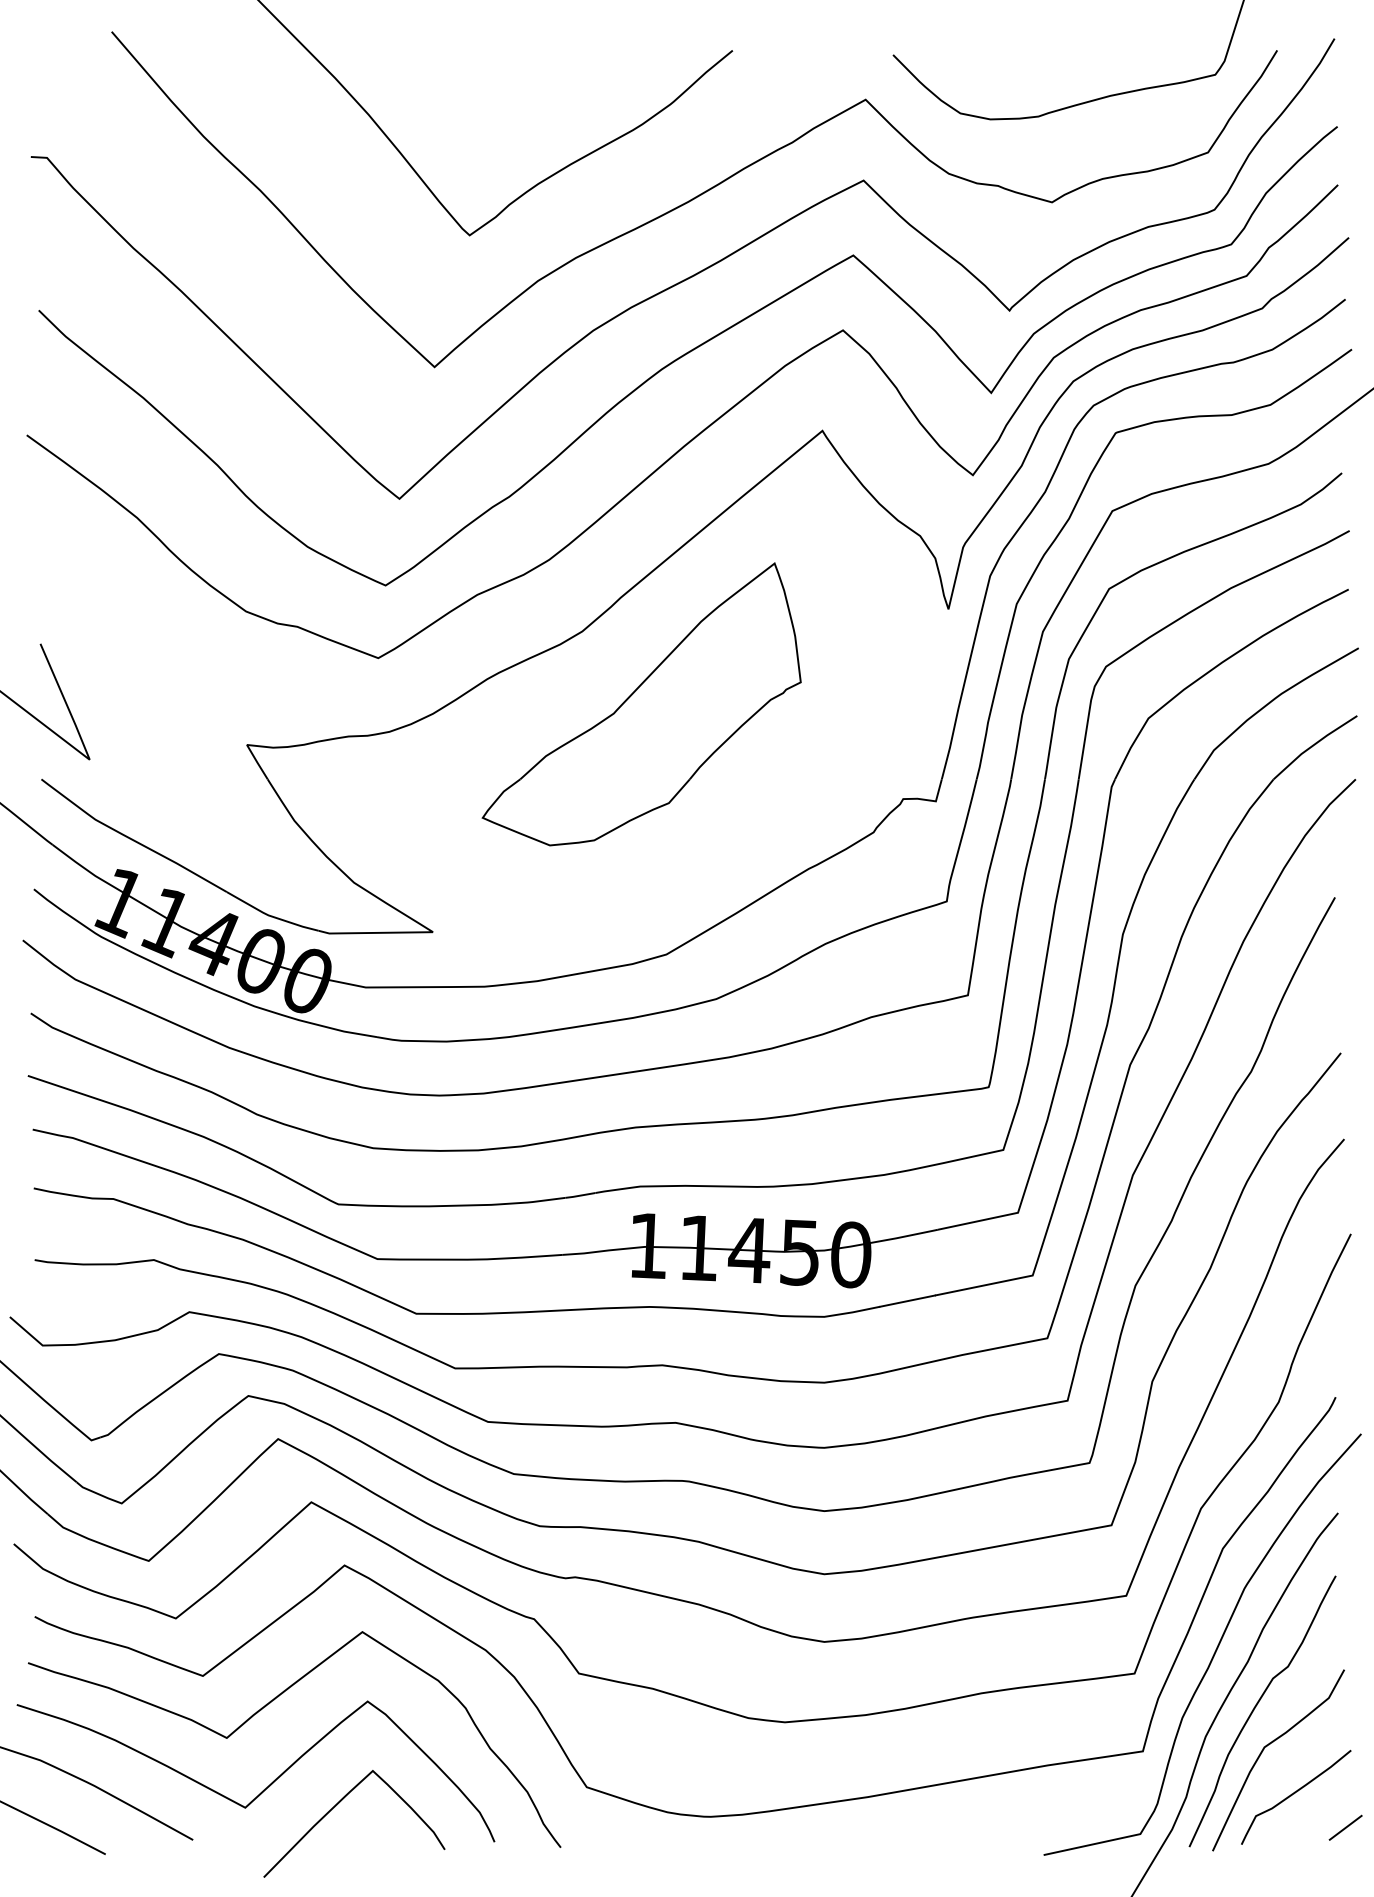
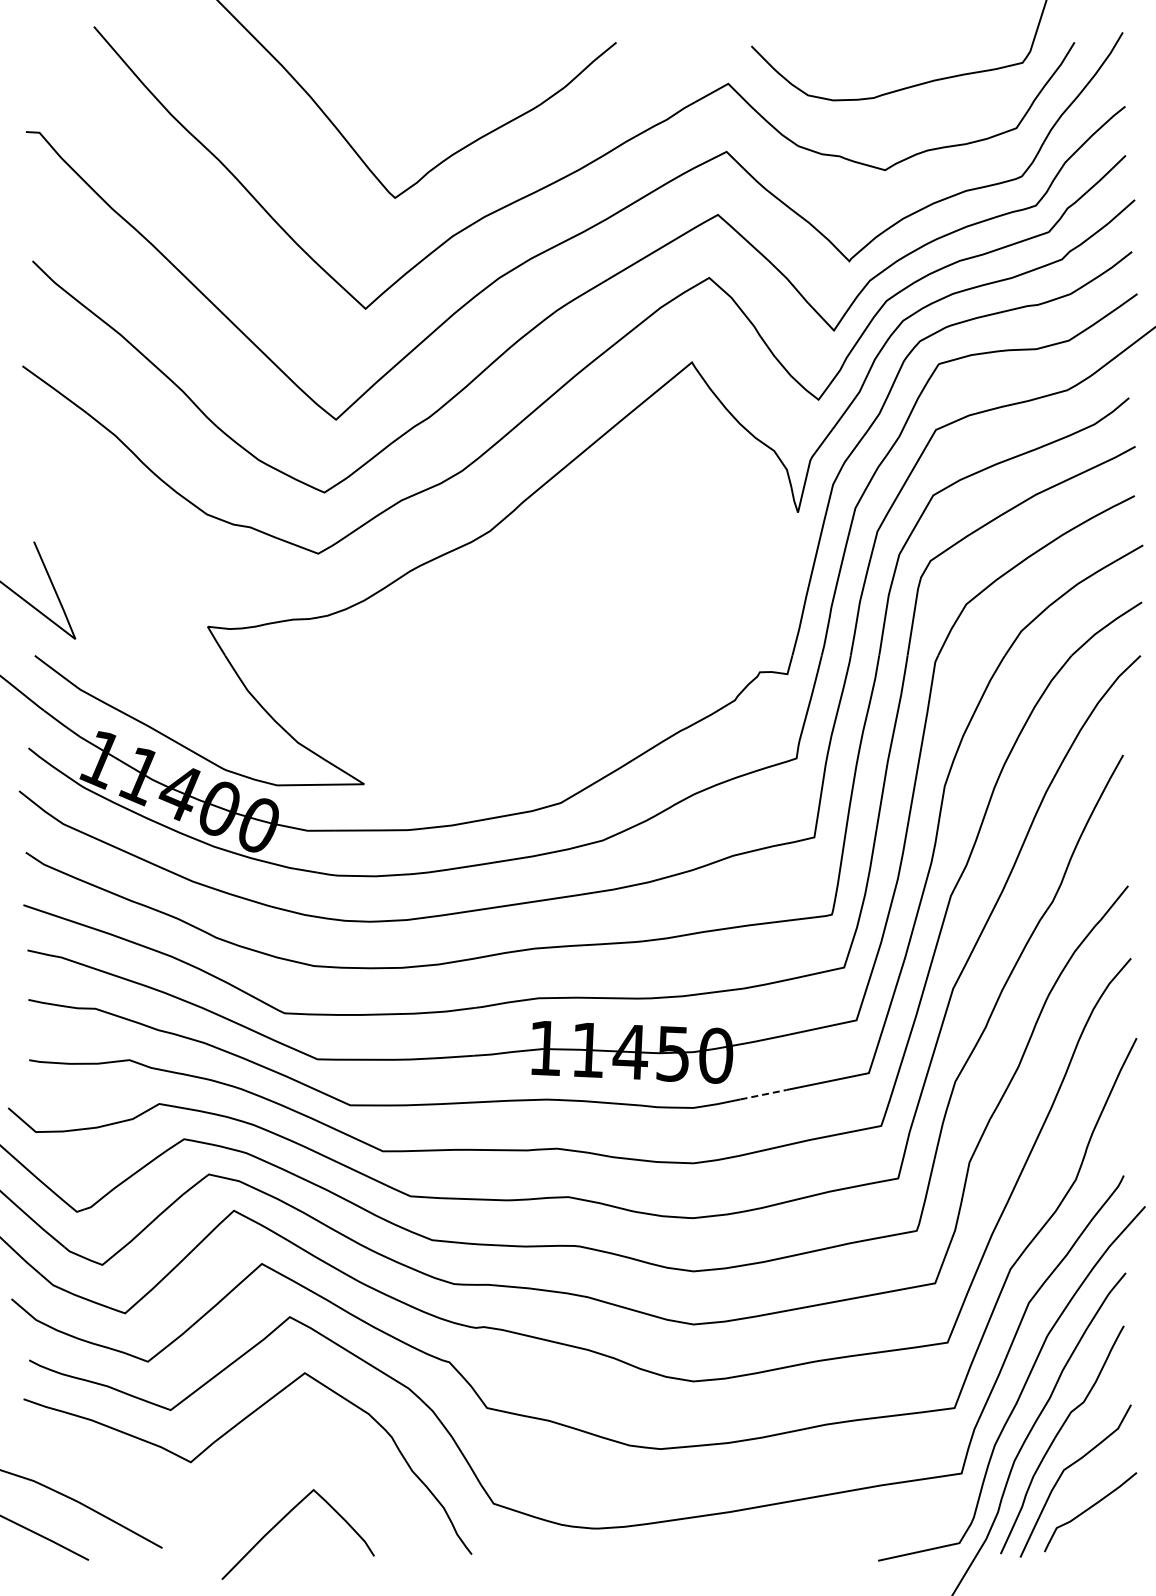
part: (641, 704) -> (539, 592), removed
line: (907, 1300) -> (763, 1094), solid -> dashed
curve: (269, 1784) -> (226, 1501), removed
line: (1346, 1827) -> (1132, 1537), removed

